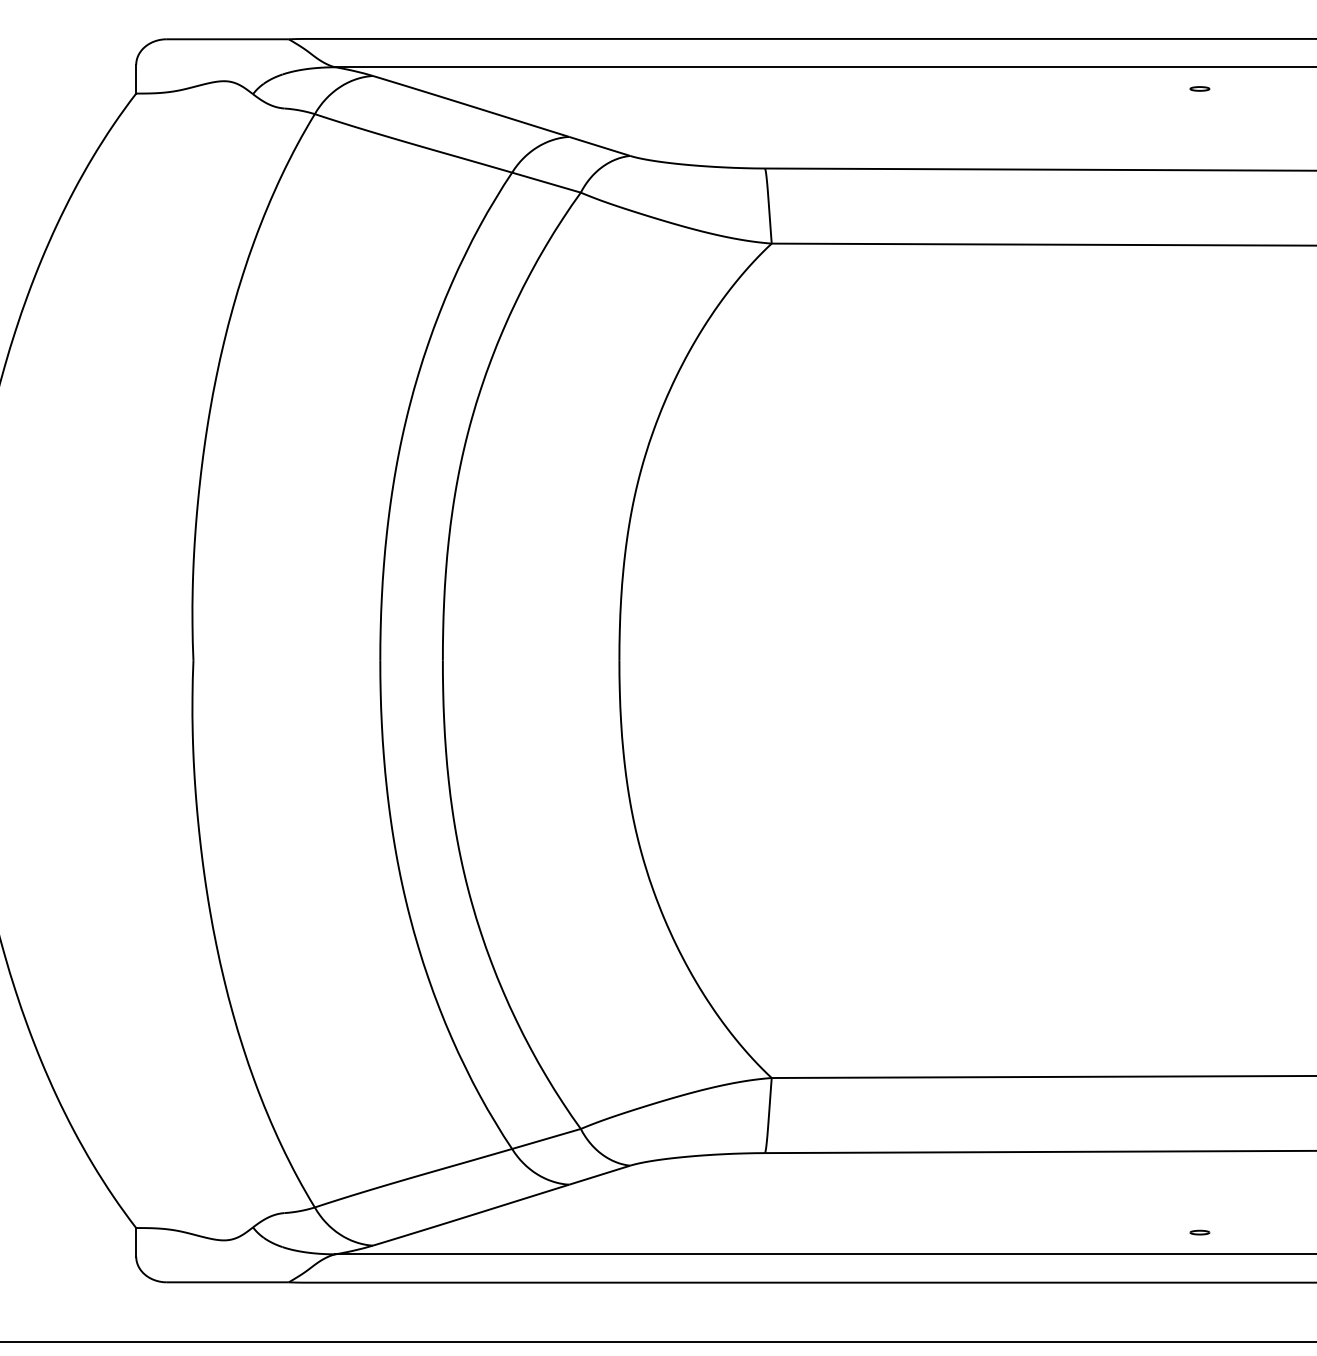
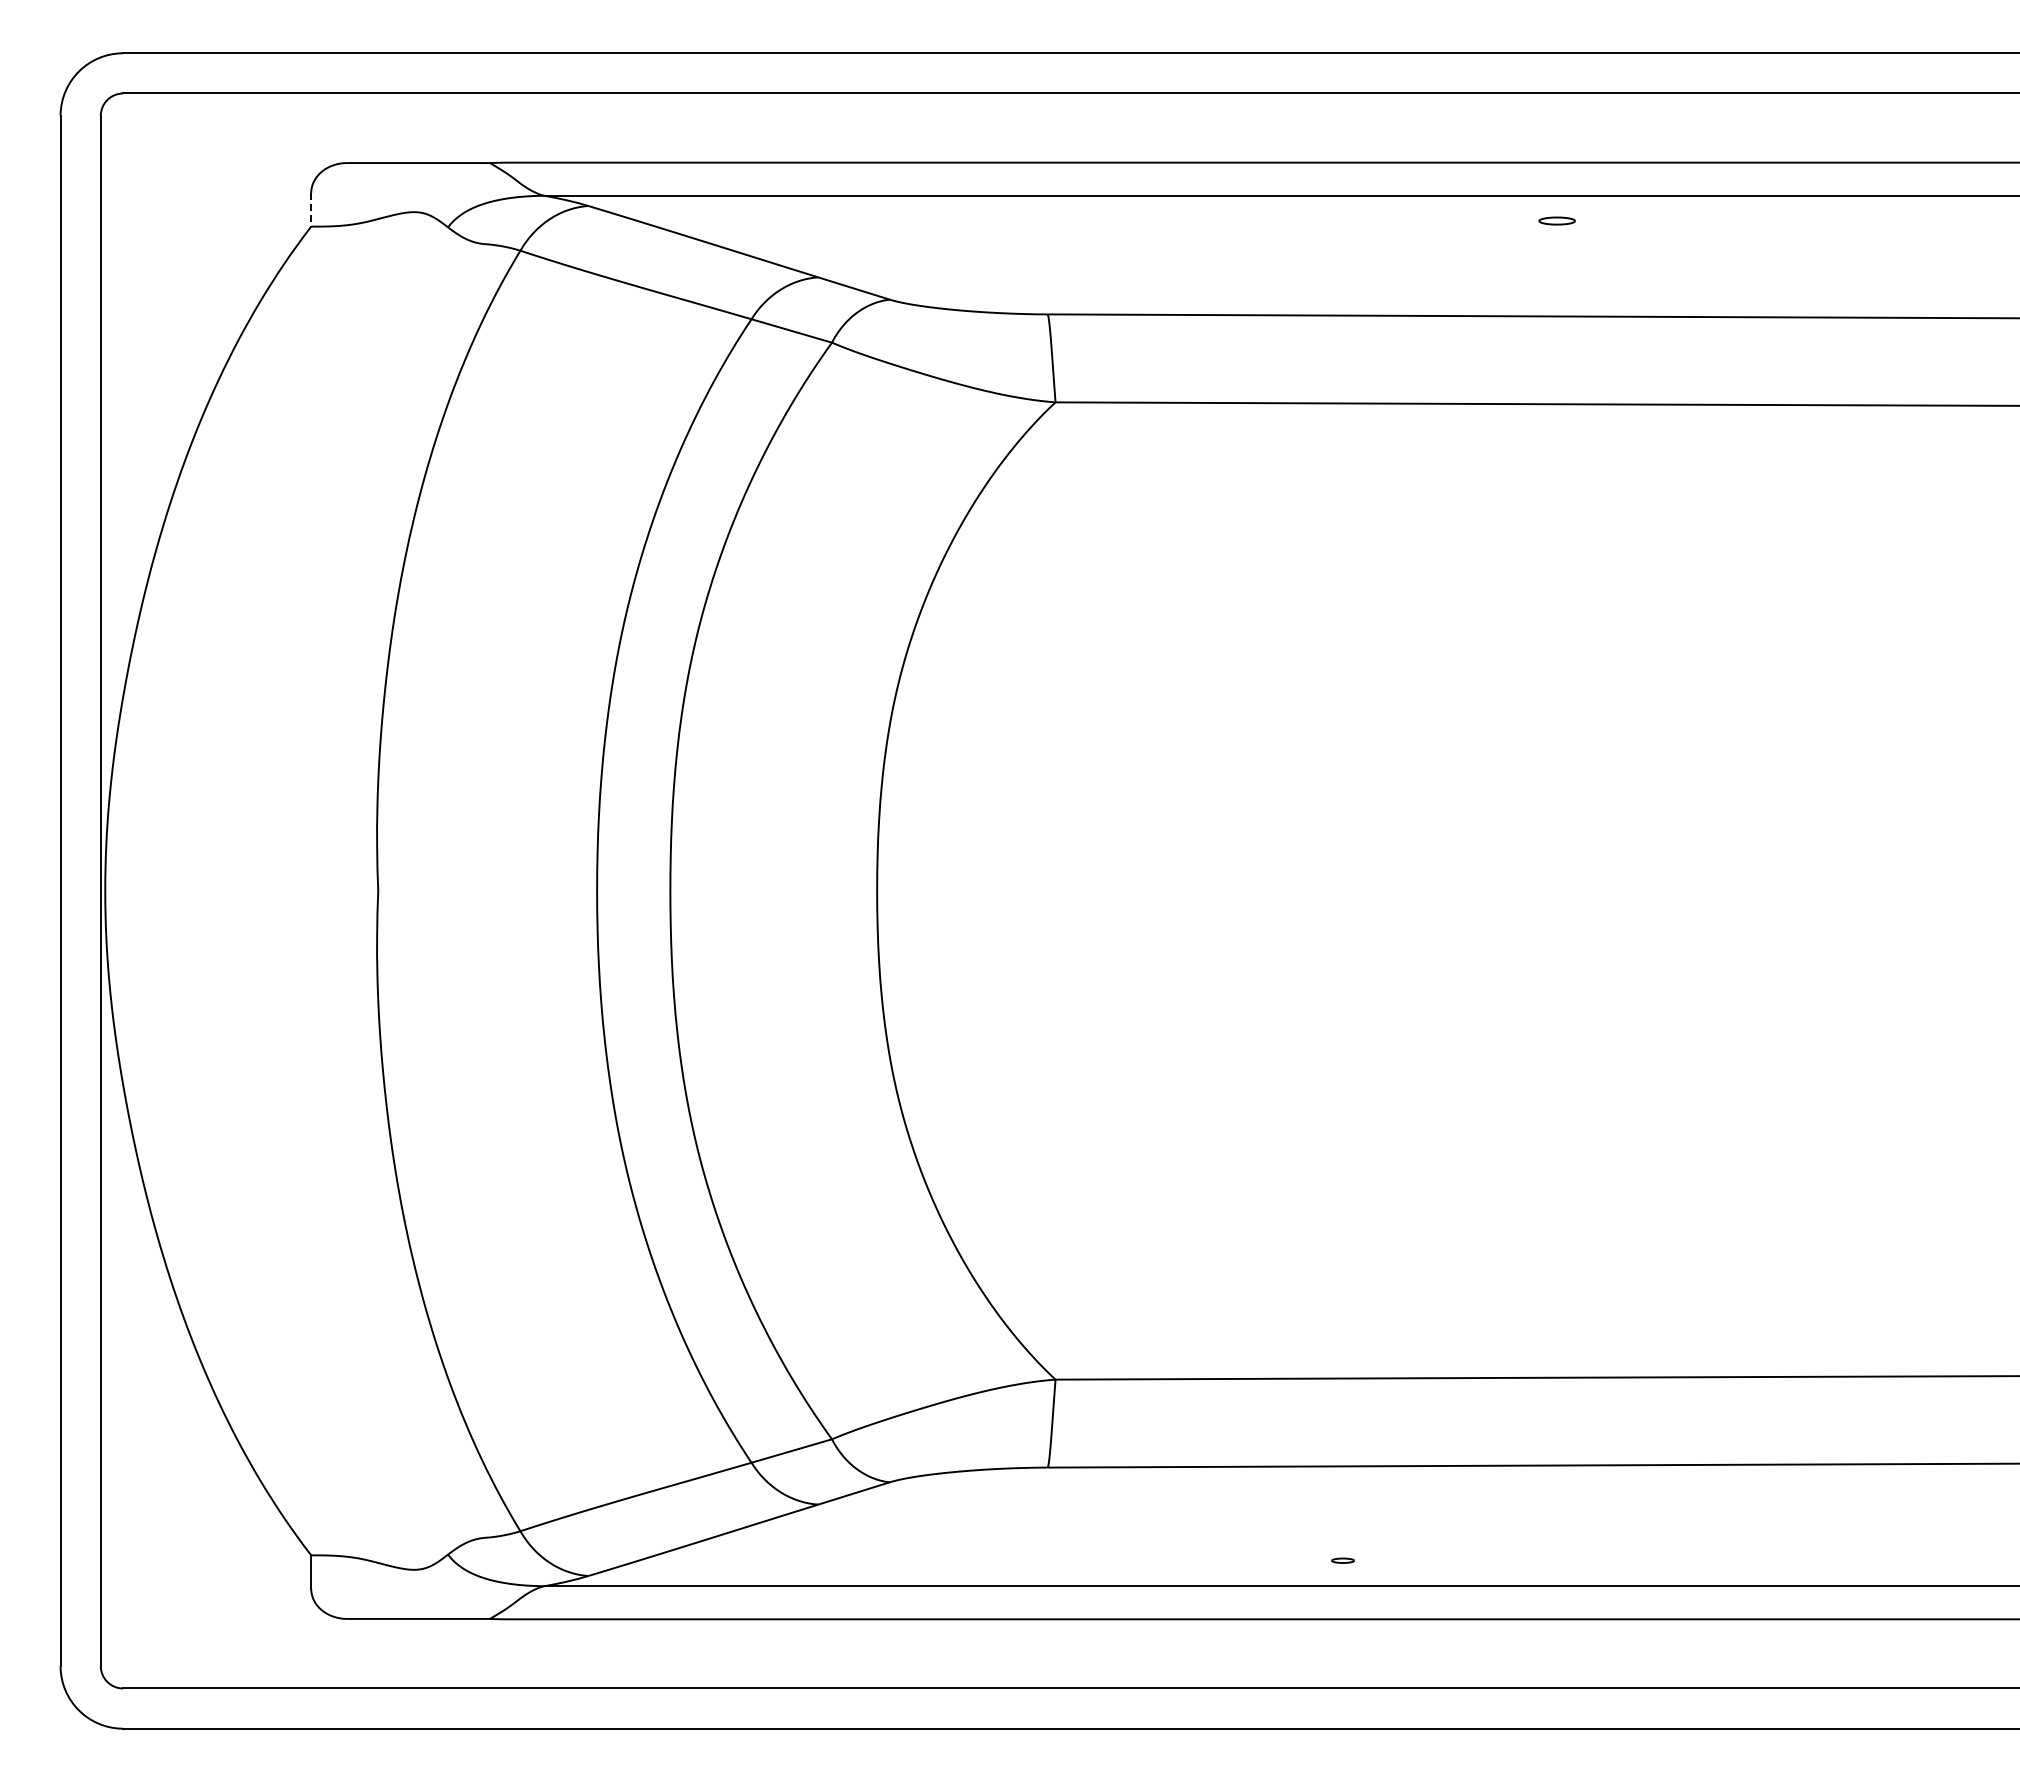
line: (136, 78) -> (311, 209), solid -> dashed
part: (1199, 89) -> (1556, 221), size x1.6
part: (1199, 1232) -> (1342, 1560), moved

